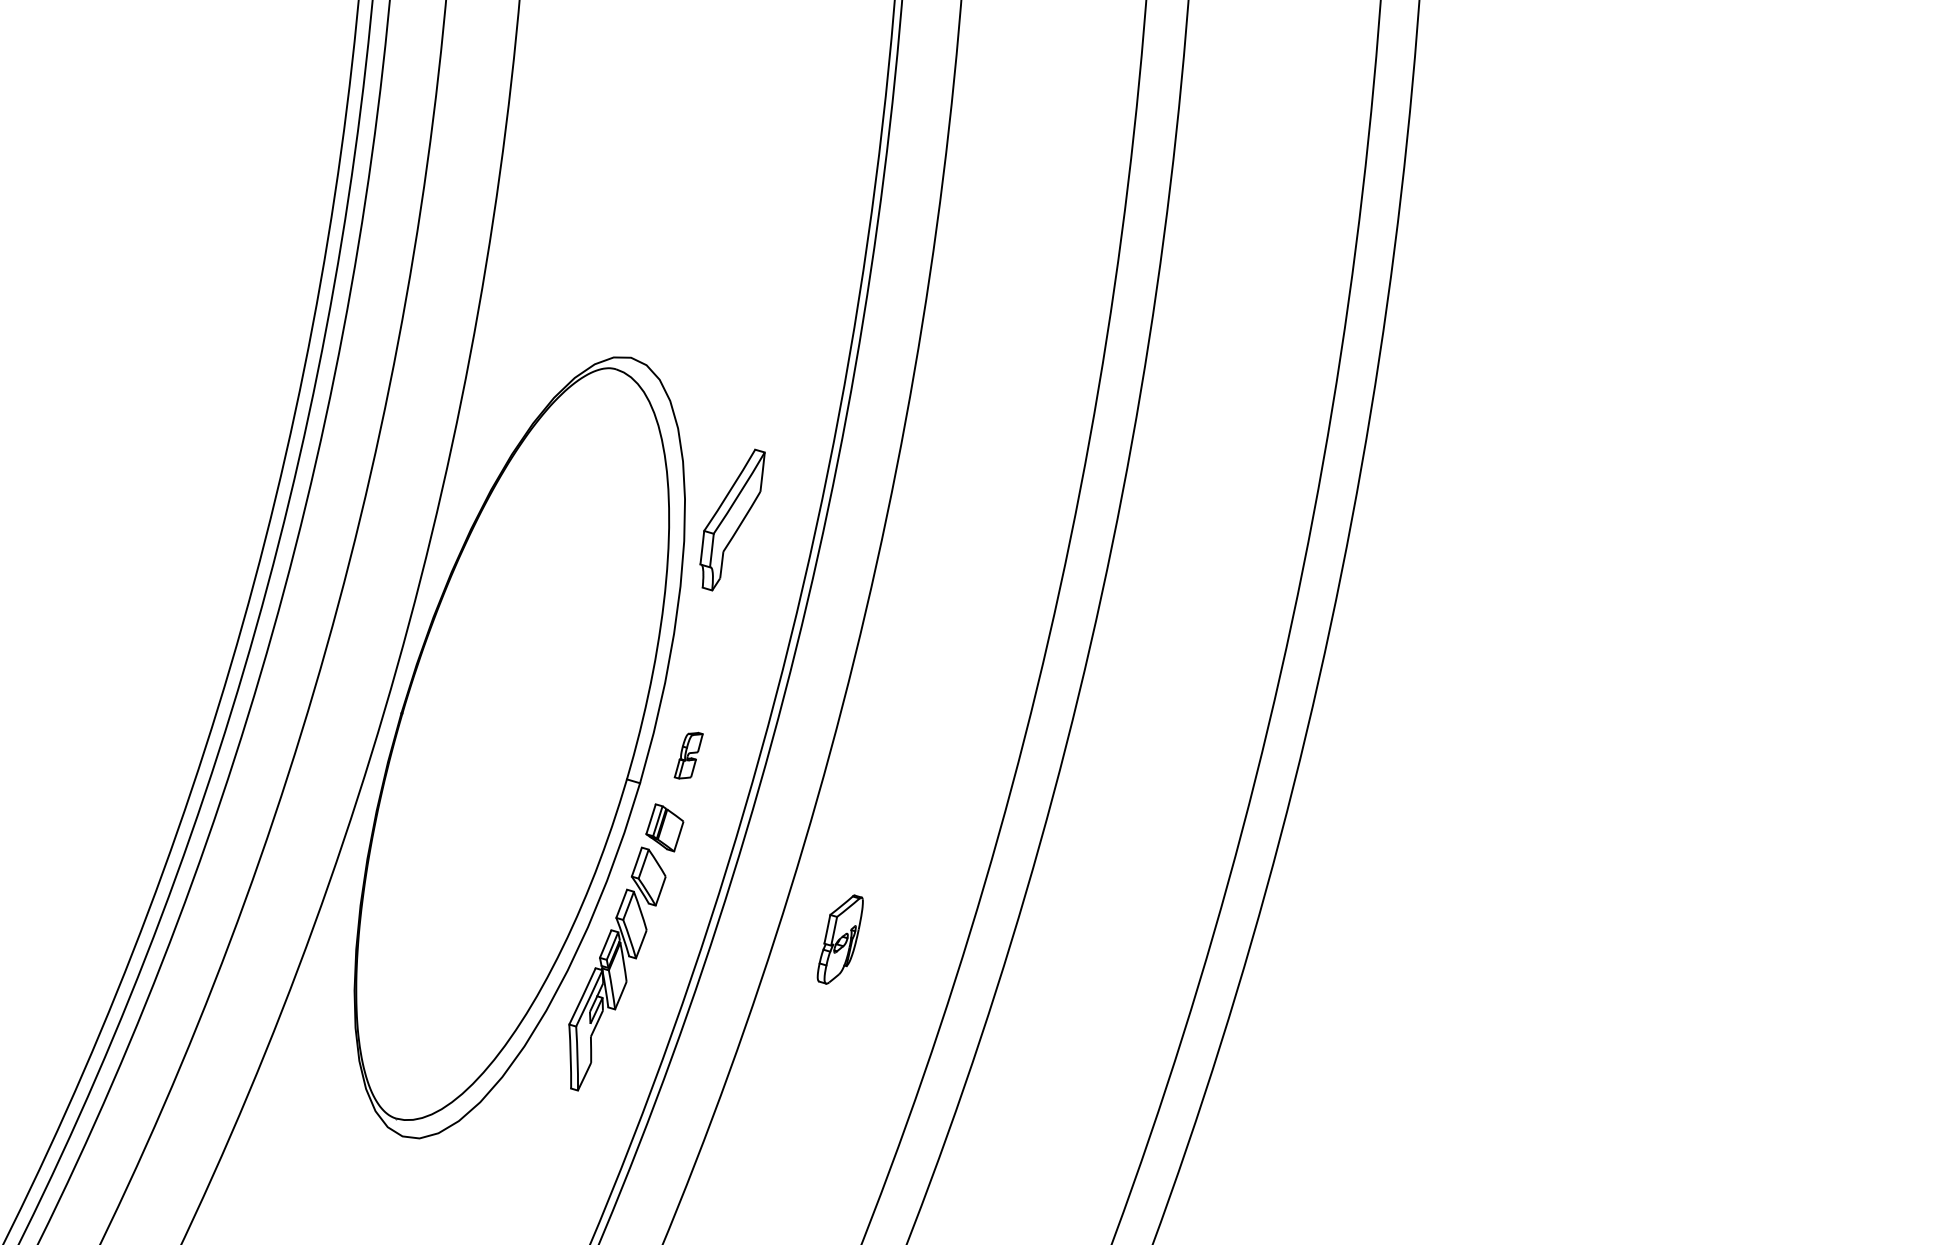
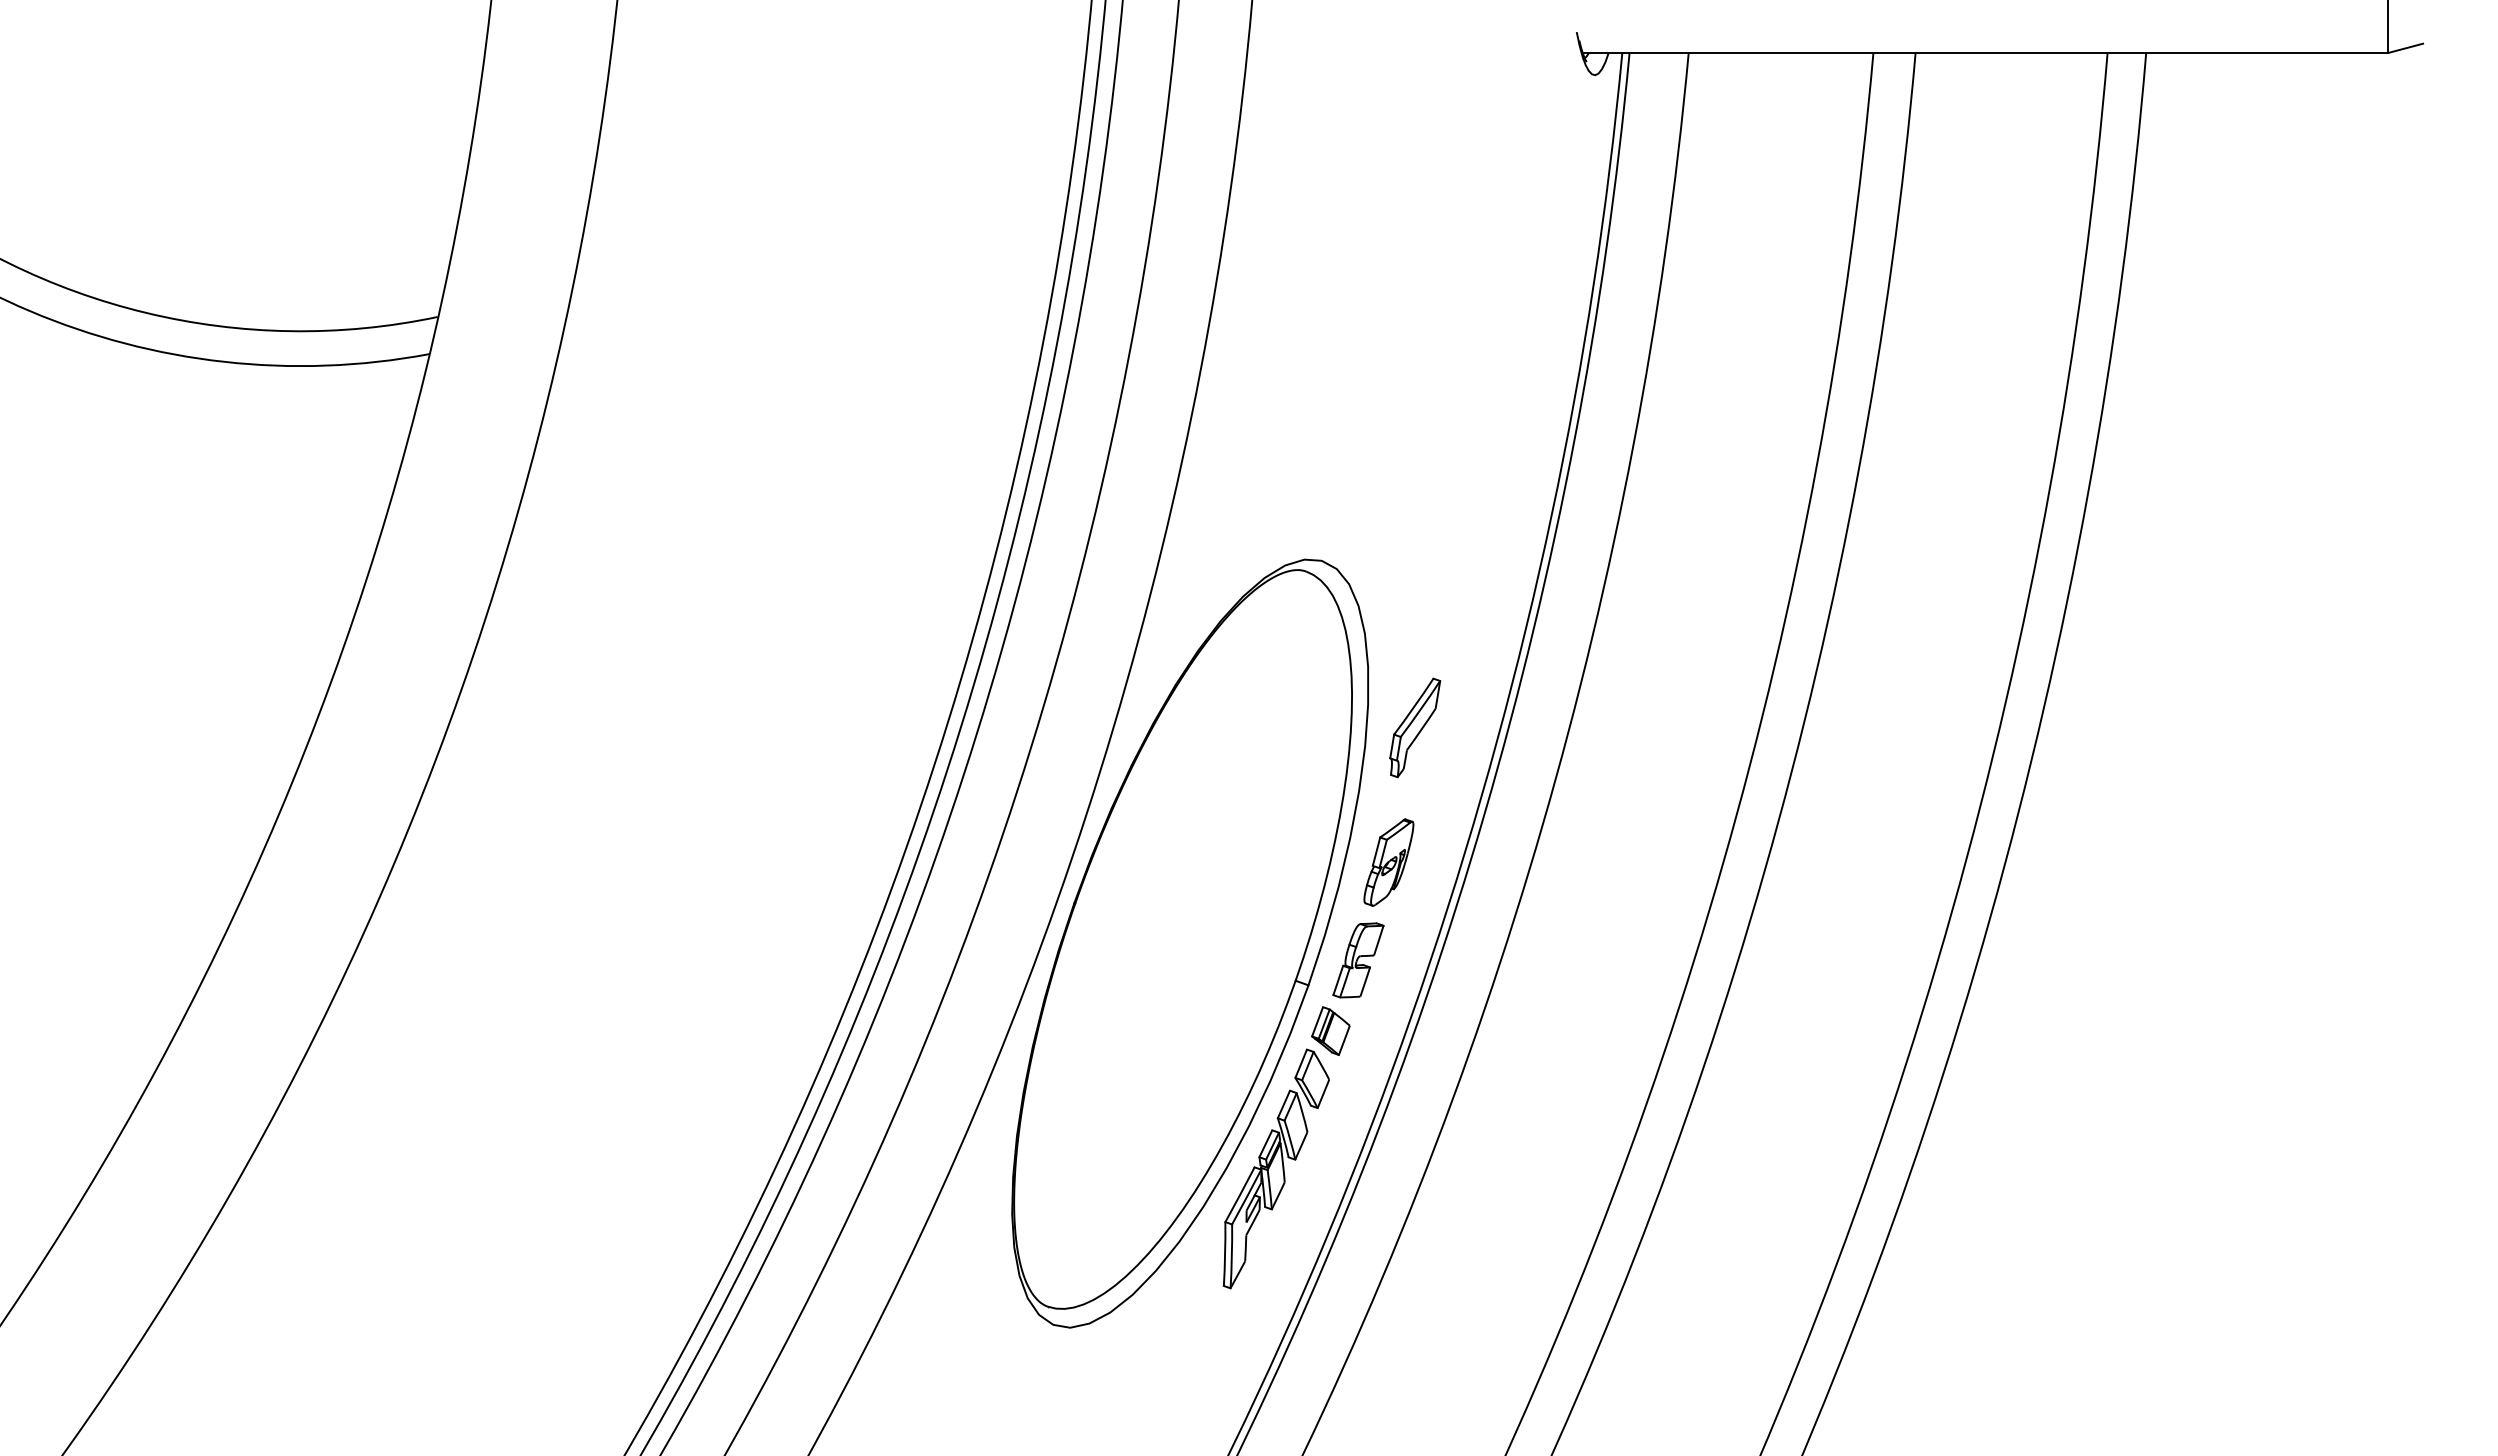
part: (733, 519) -> (1415, 727), size x0.71
part: (688, 755) -> (1358, 960), size x1.67
part: (839, 939) -> (1388, 862), moved

